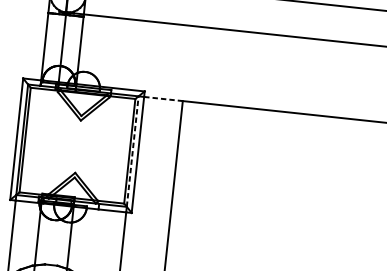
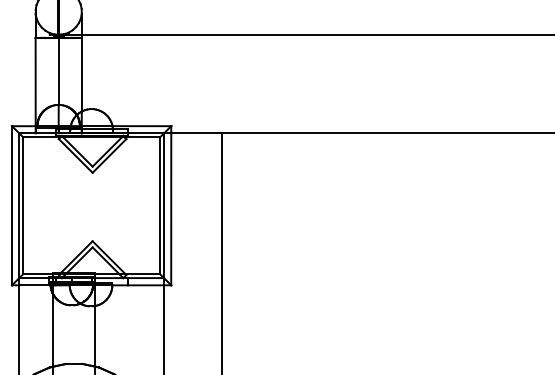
line: (164, 99) -> (197, 133), dashed -> solid
line: (133, 151) -> (164, 205), dashed -> solid

